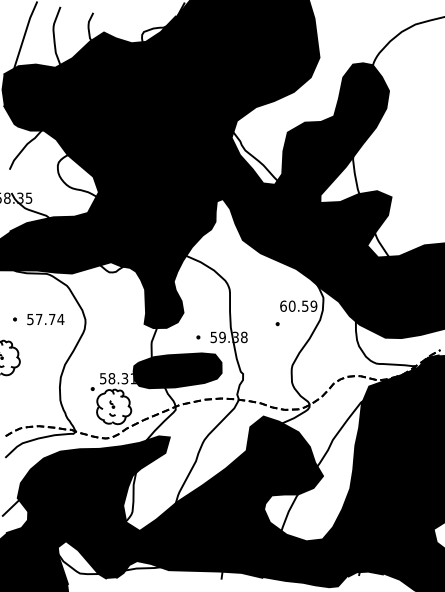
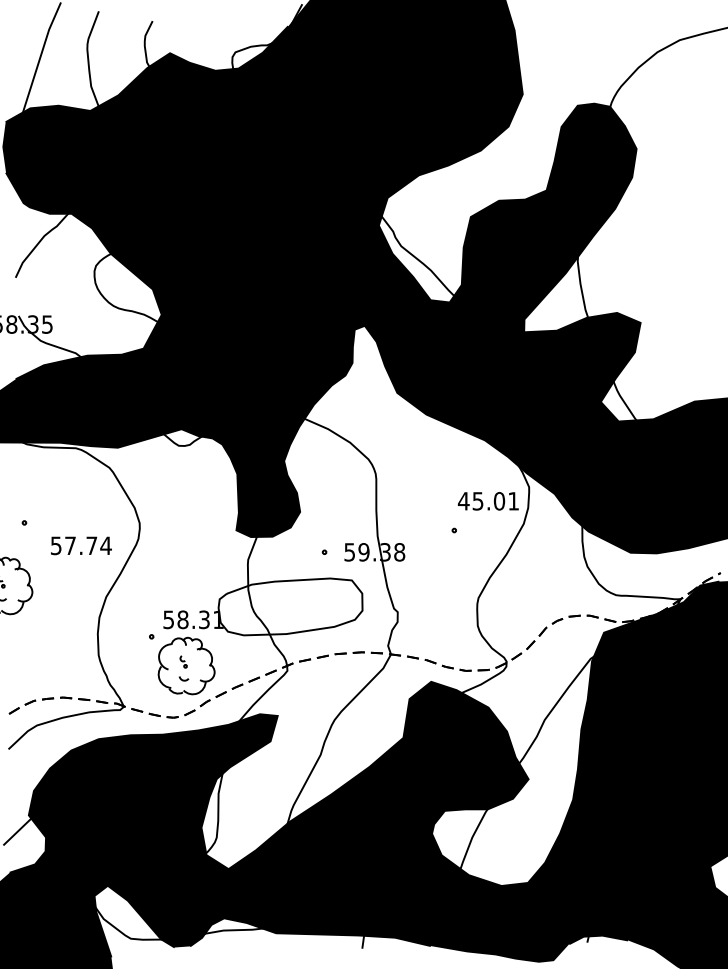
text: (298, 305) -> (488, 500), 60.59 -> 45.01
text: (45, 319) -> (80, 545), moved
fill: (177, 370) -> (290, 606), removed

